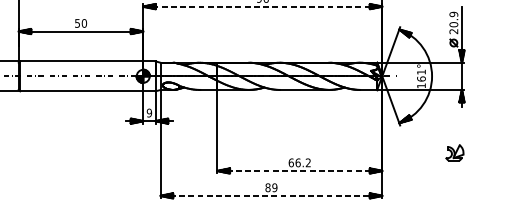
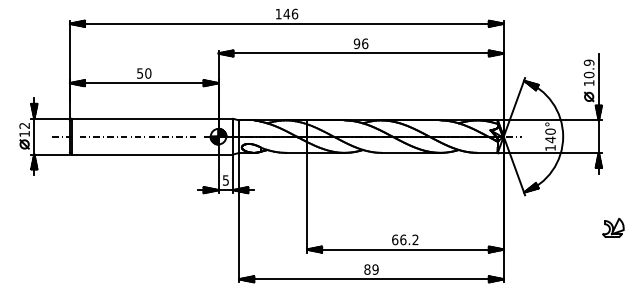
line: (263, 6) -> (361, 53), dashed -> solid
text: (453, 31) -> (588, 83), 20.9 -> 10.9
text: (421, 75) -> (550, 135), 161° -> 140°
text: (149, 113) -> (225, 180), 9 -> 5
part: (454, 152) -> (613, 227), moved
line: (299, 170) -> (405, 249), dashed -> solid
line: (272, 196) -> (372, 279), dashed -> solid

